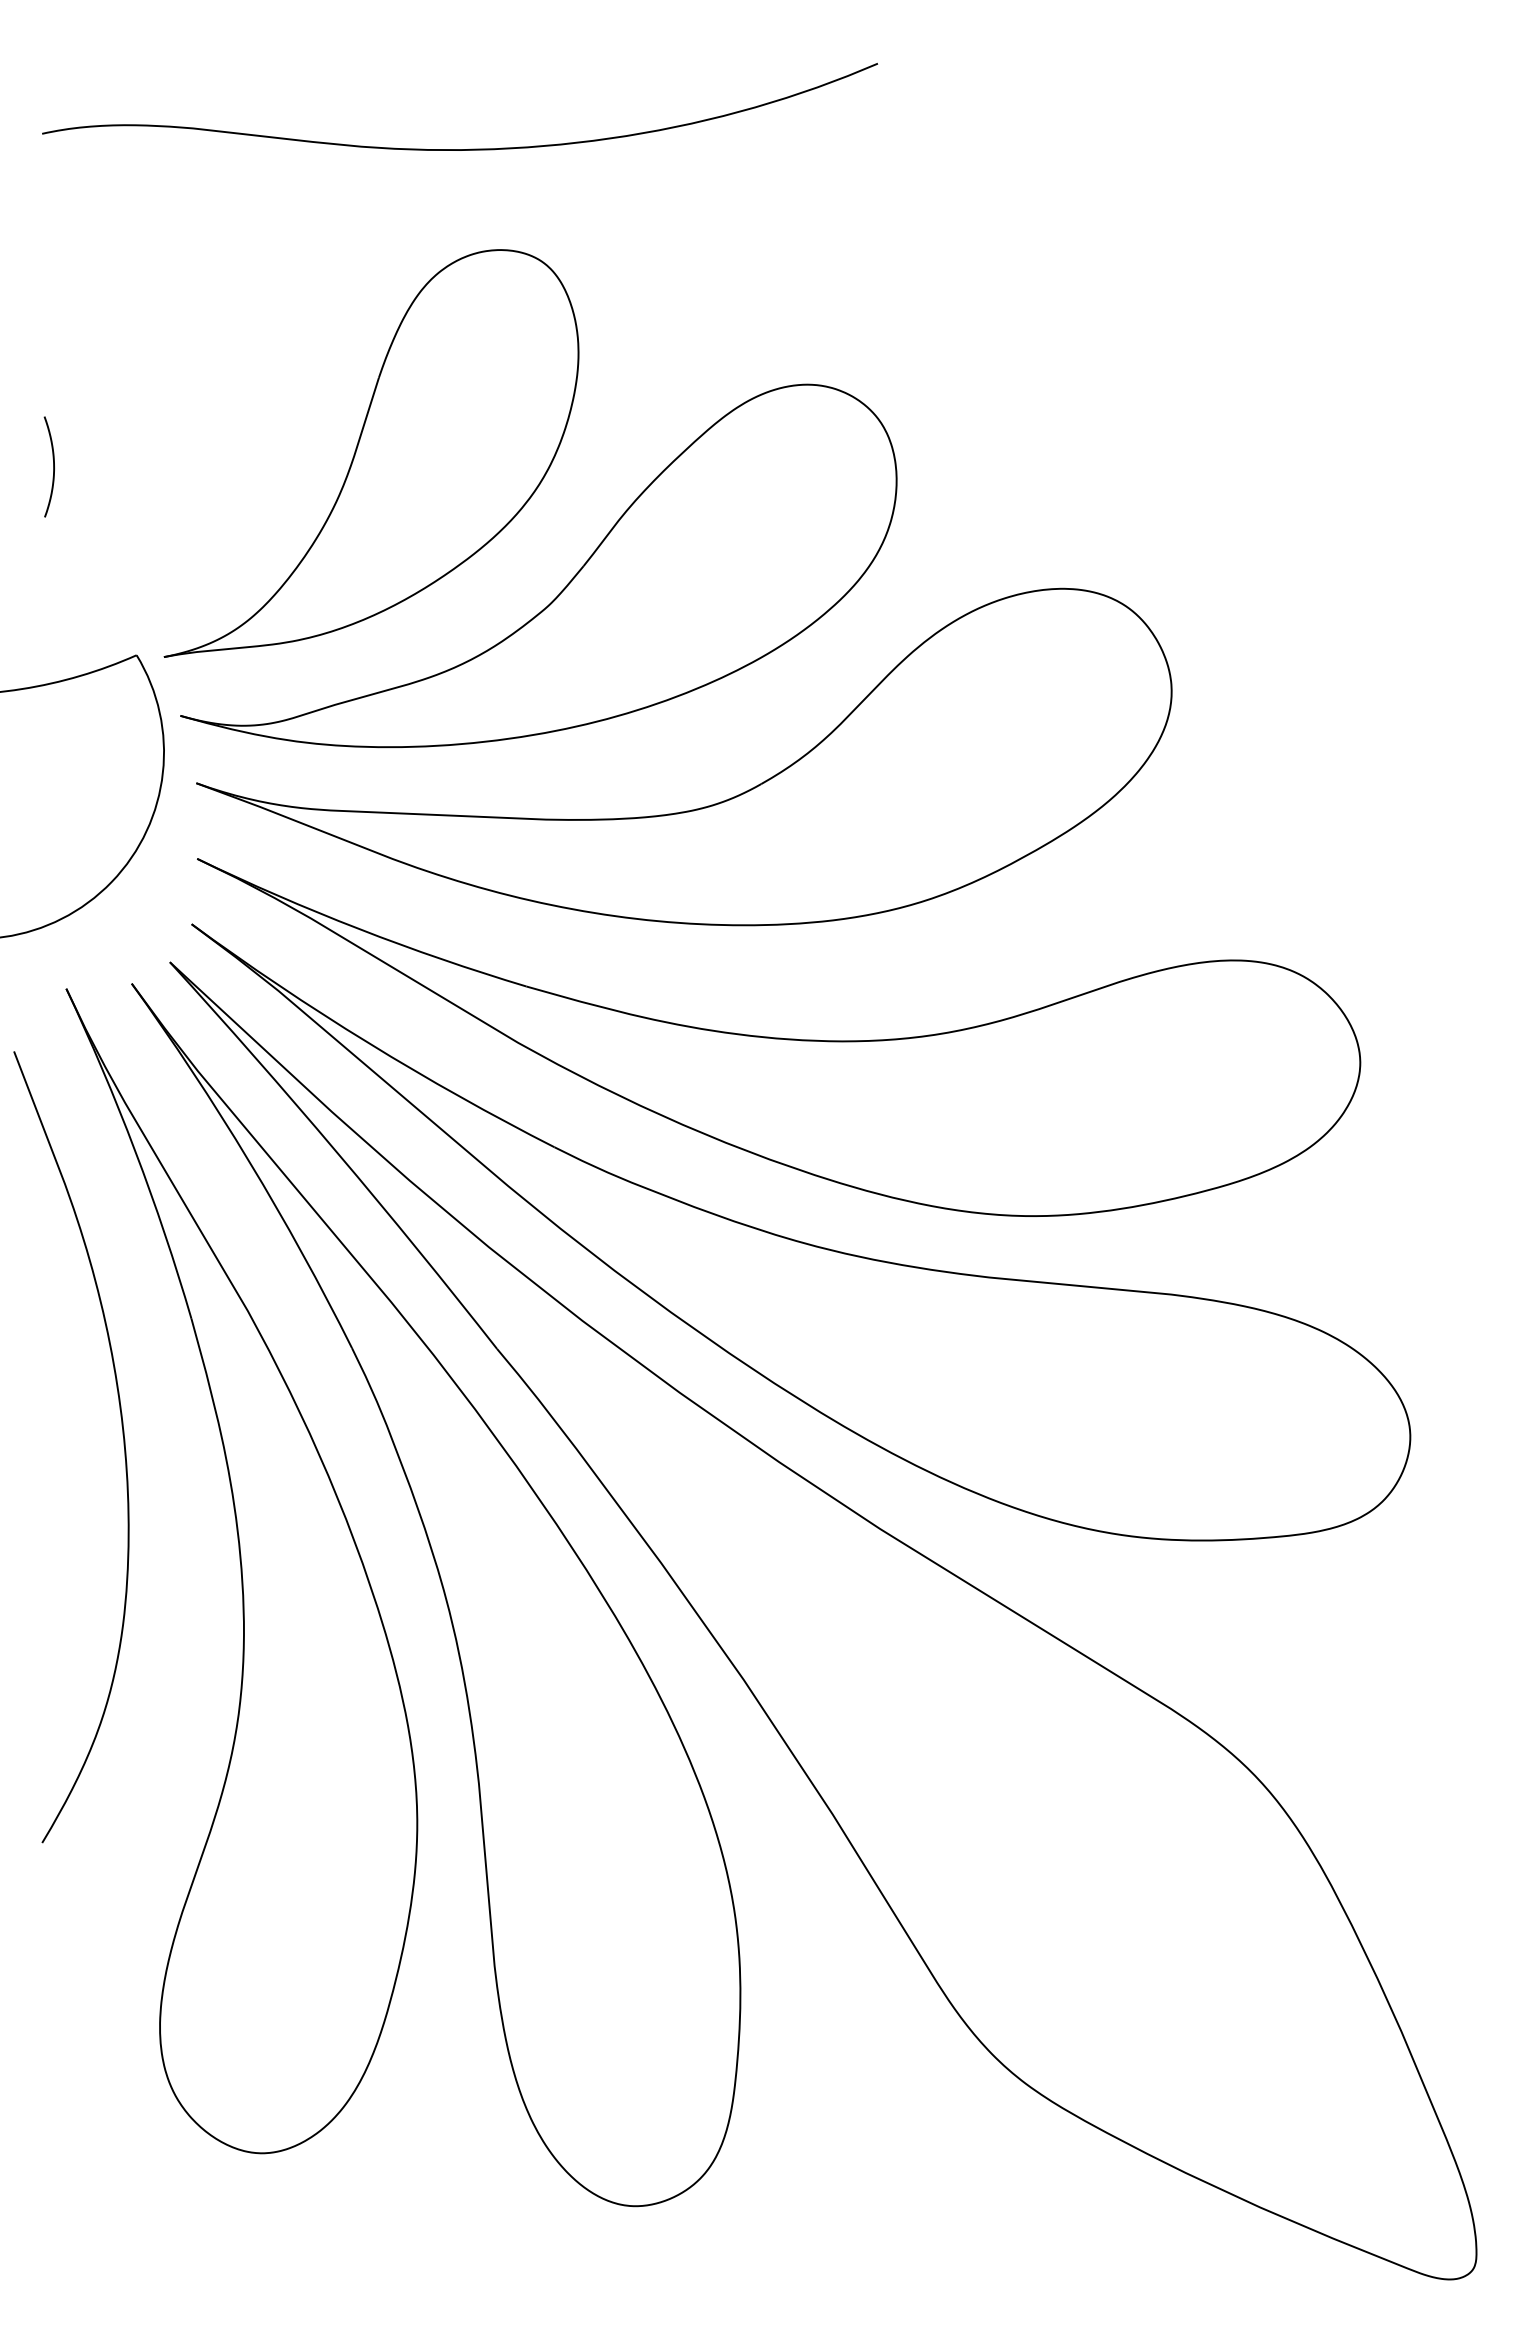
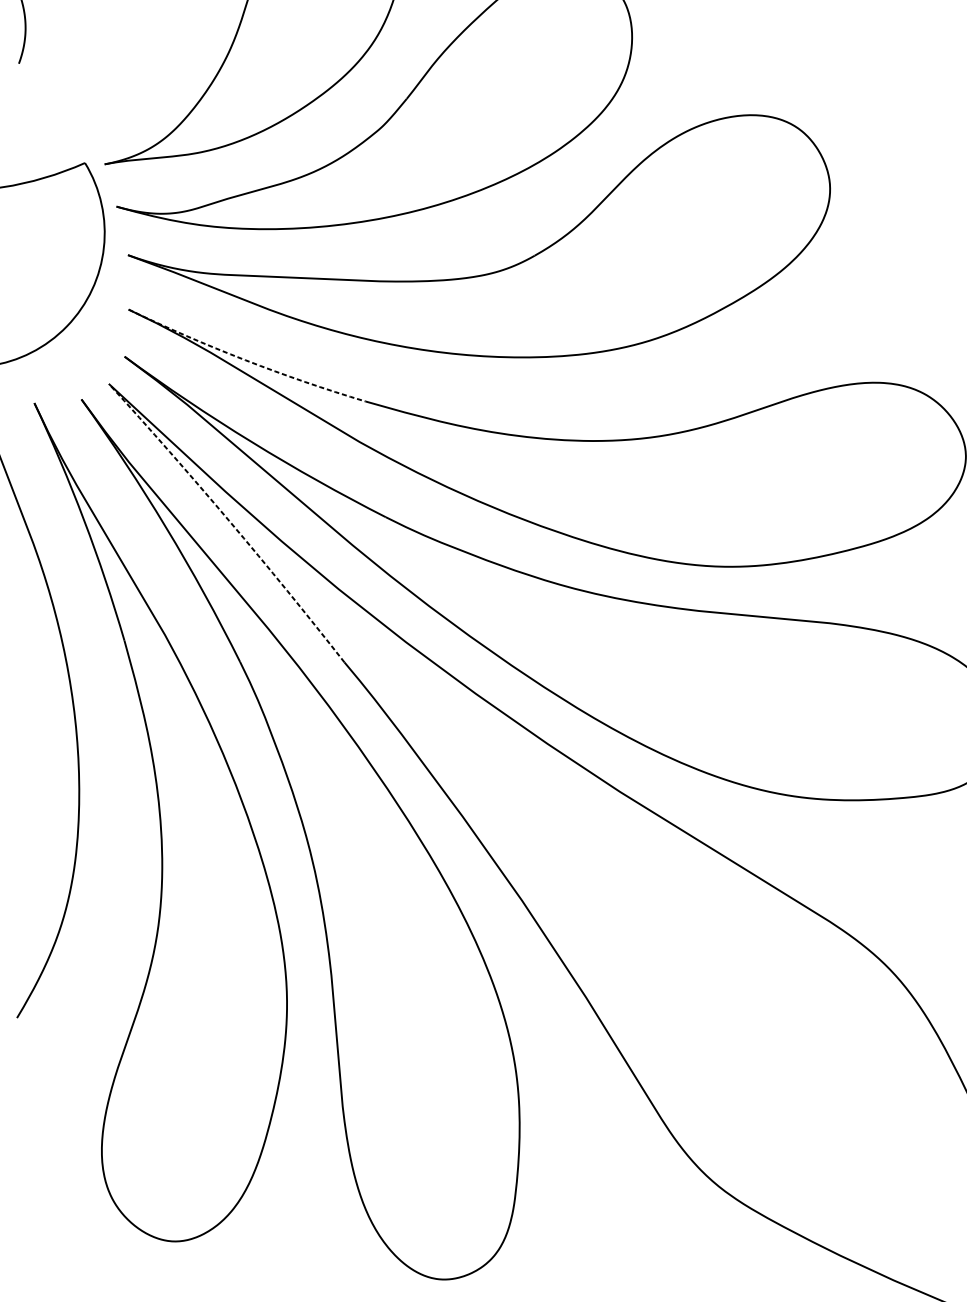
arc: (359, 929) -> (245, 360), solid -> dashed
arc: (337, 1152) -> (229, 520), solid -> dashed

